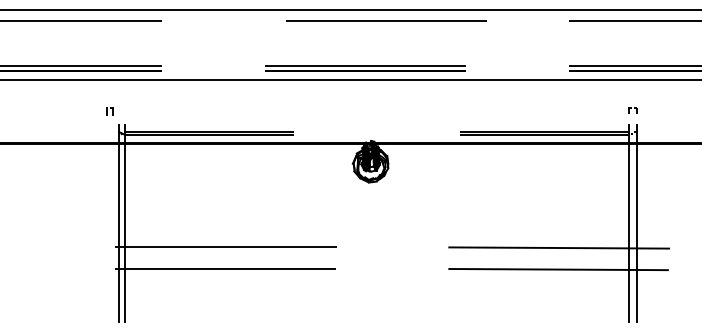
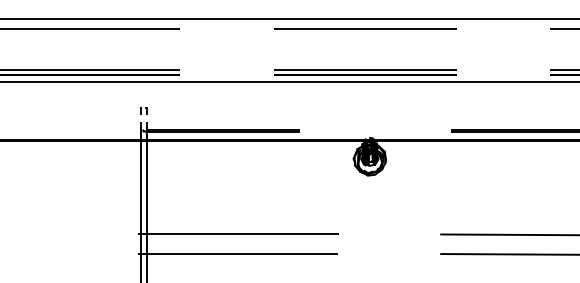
line: (386, 20) -> (365, 28), moved
part: (109, 111) -> (143, 111), moved

